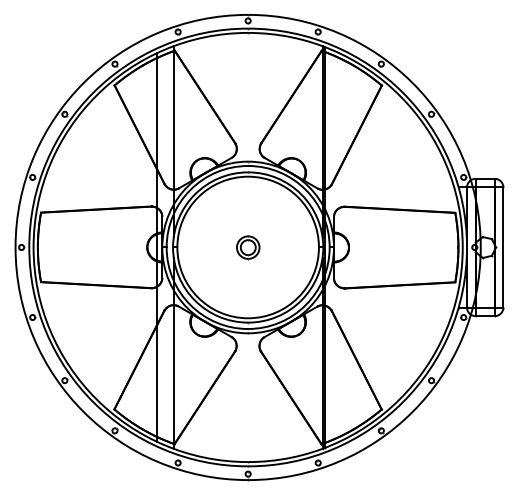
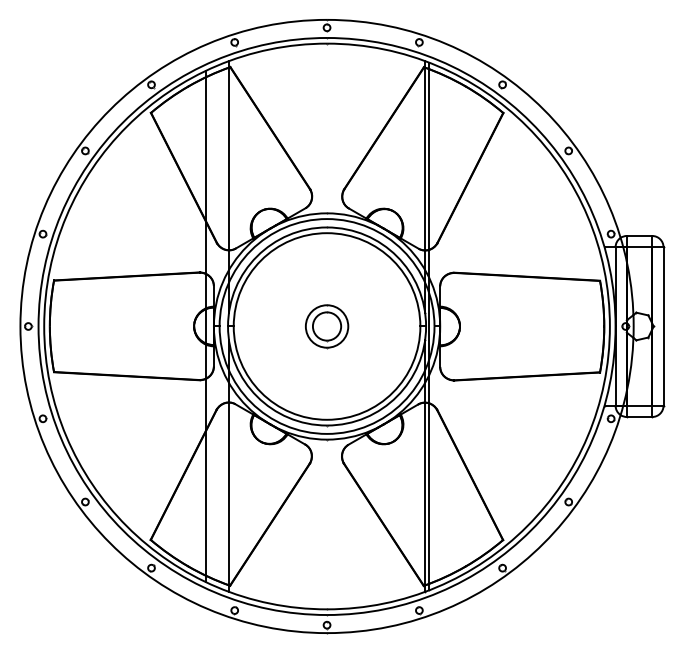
part: (248, 247) -> (327, 326), size x1.43

